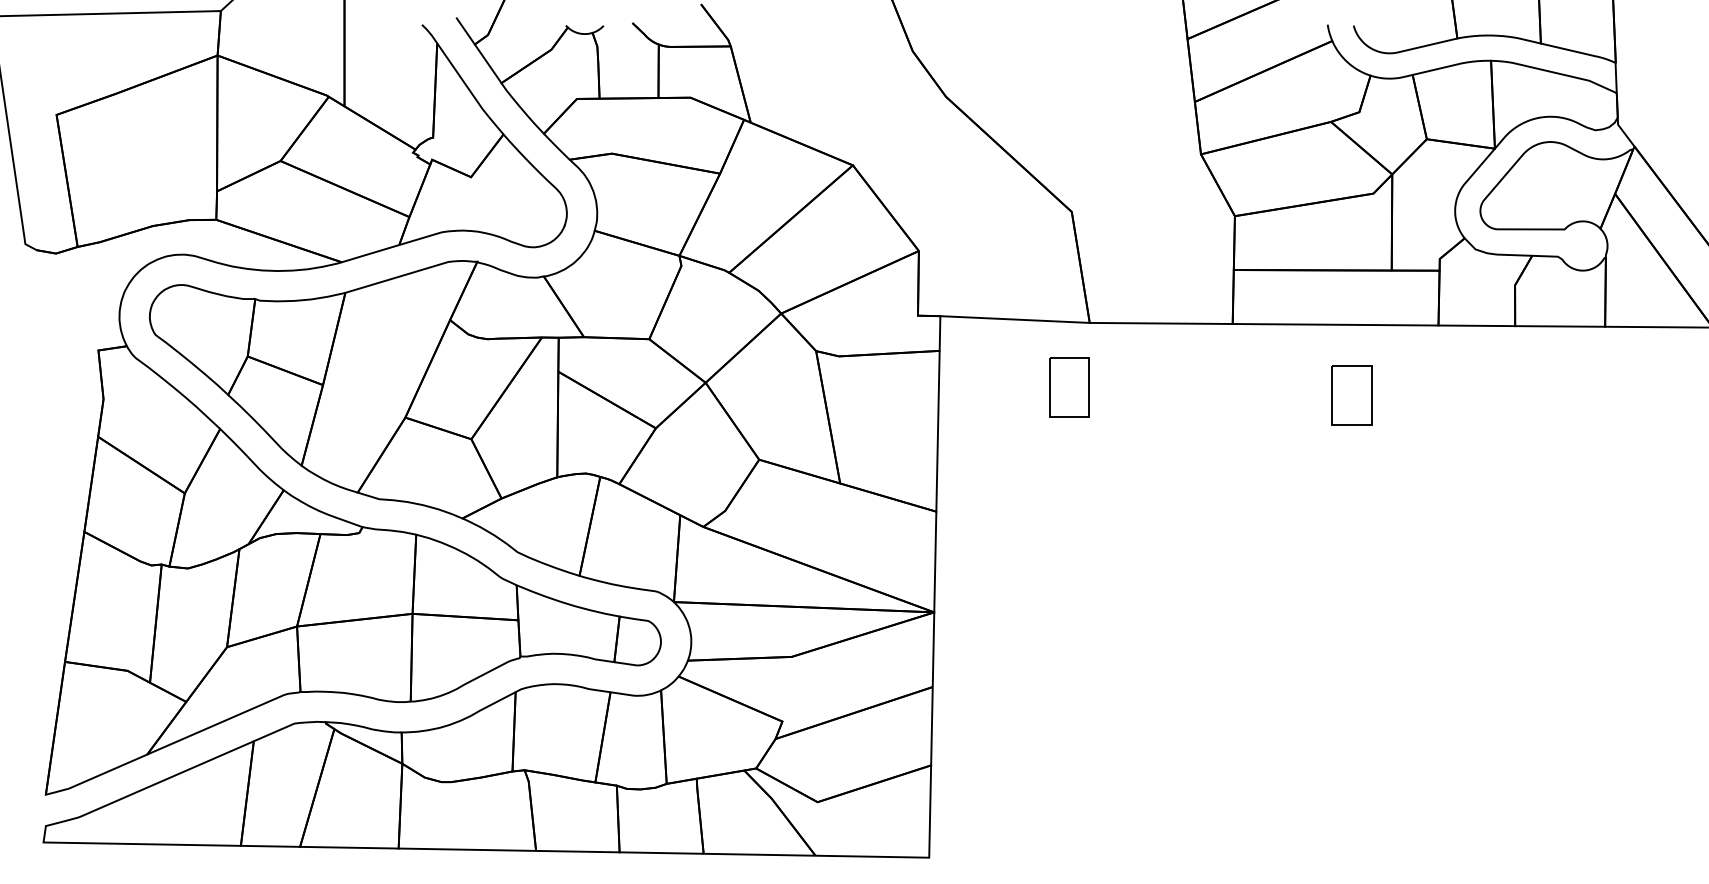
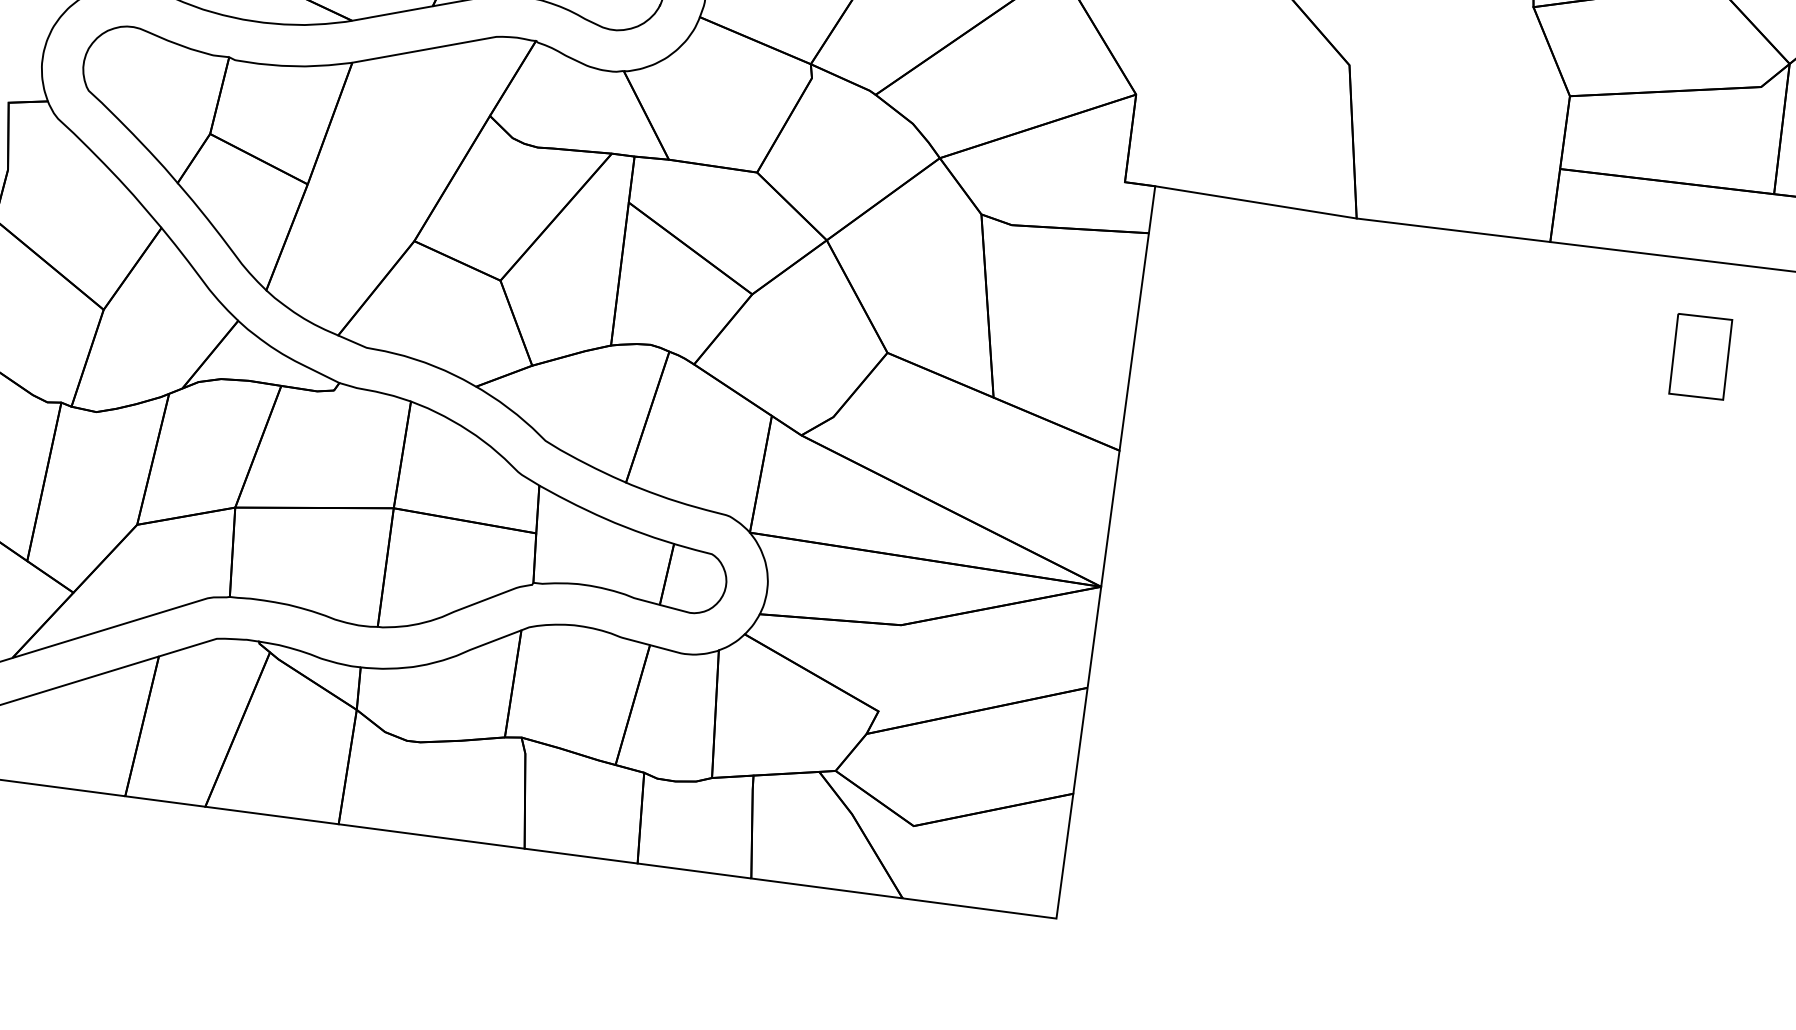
part: (1069, 387) -> (1319, 302), removed

